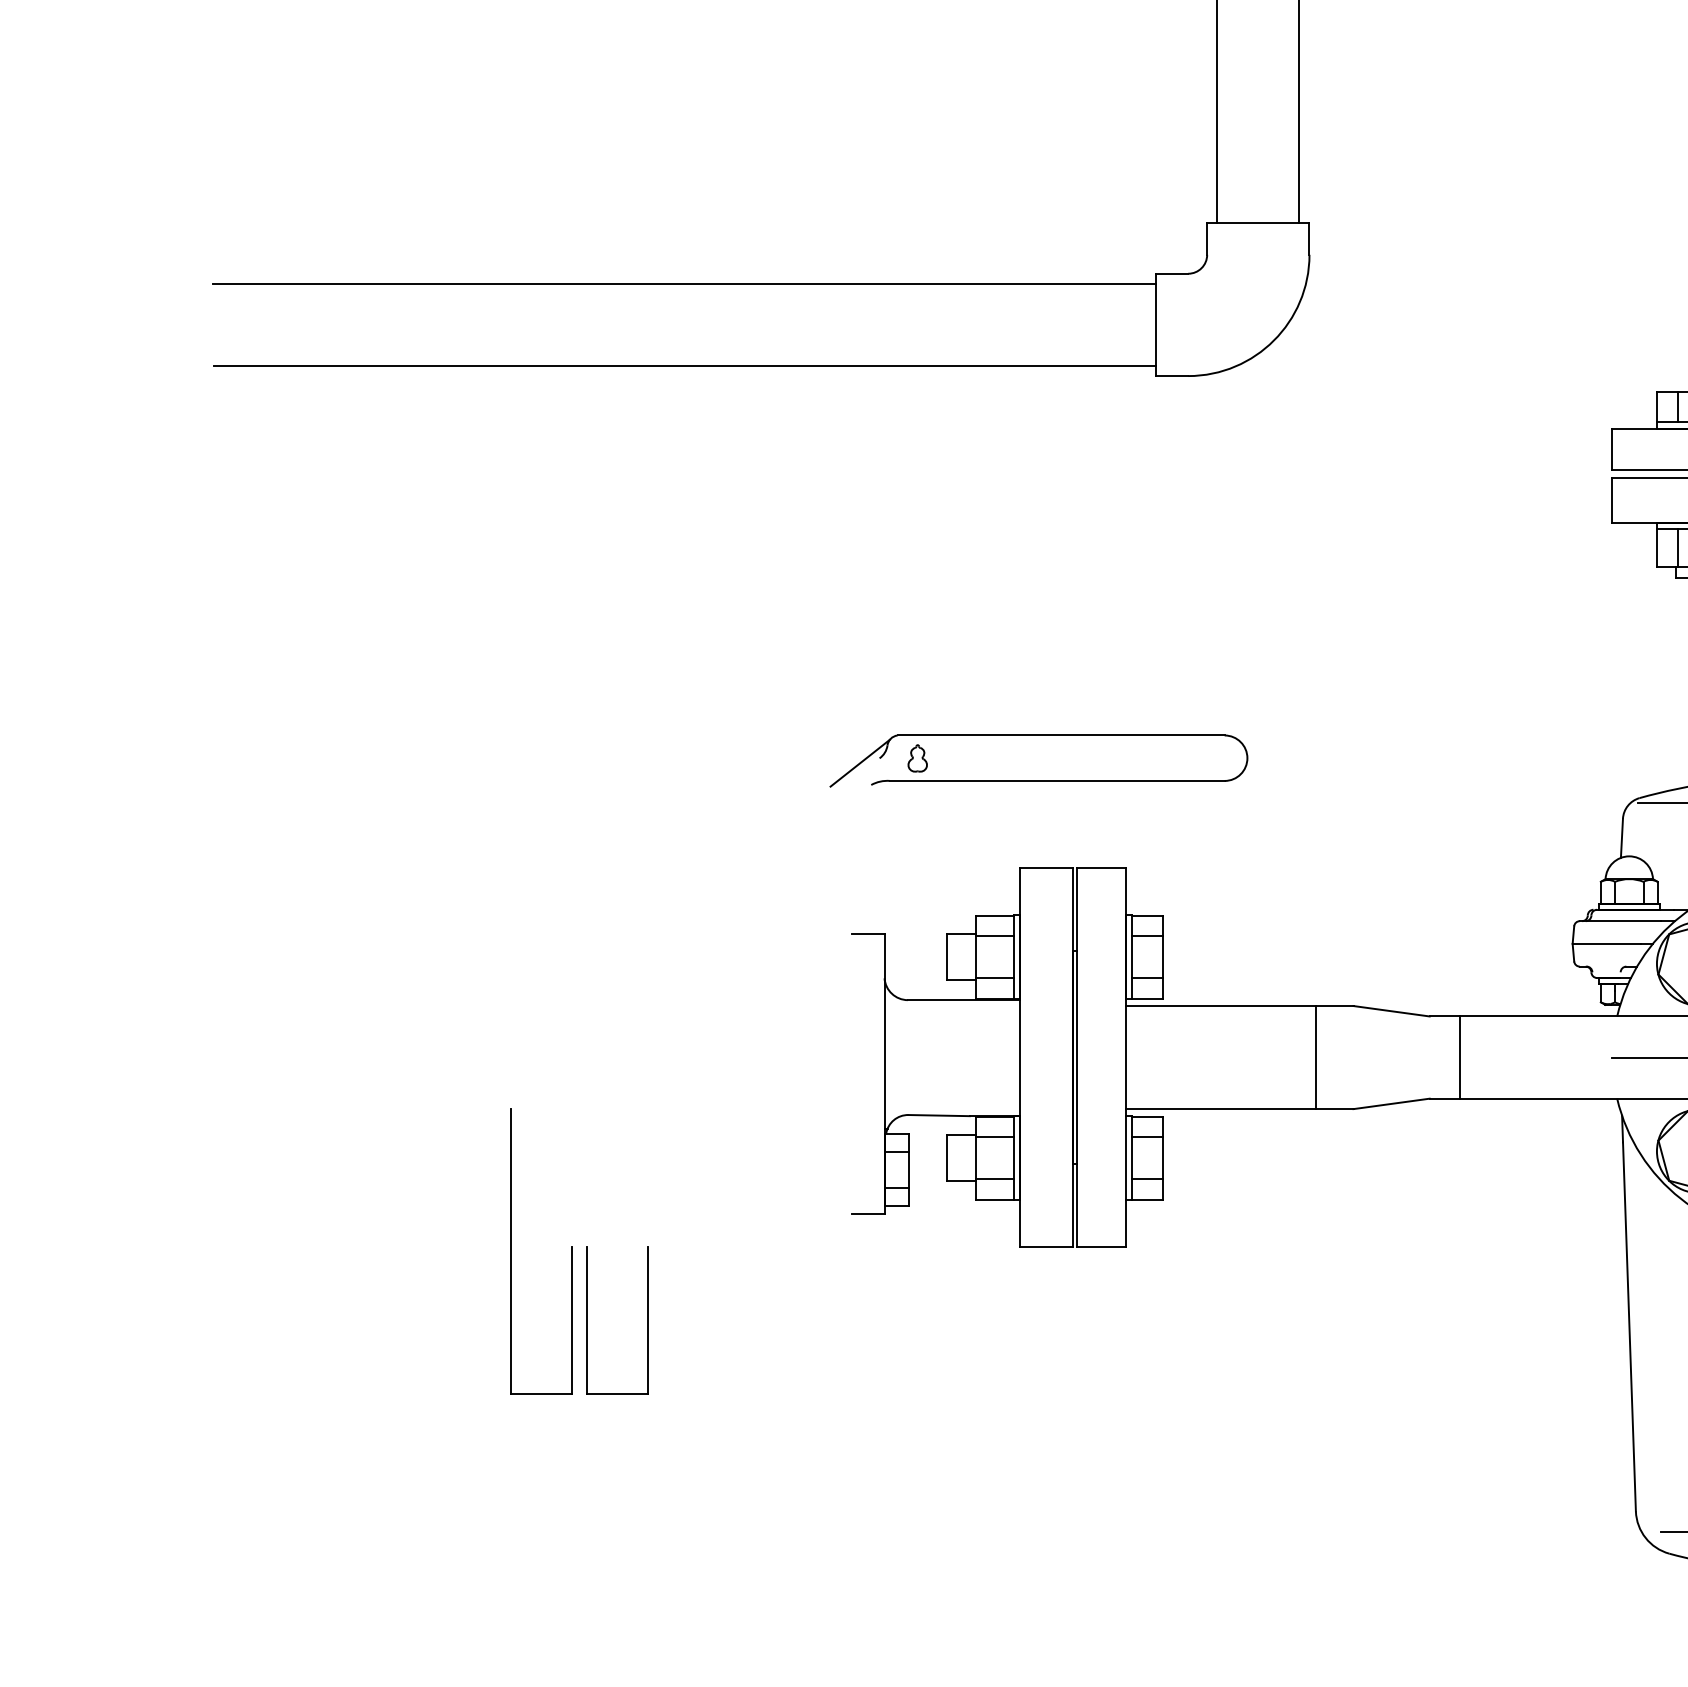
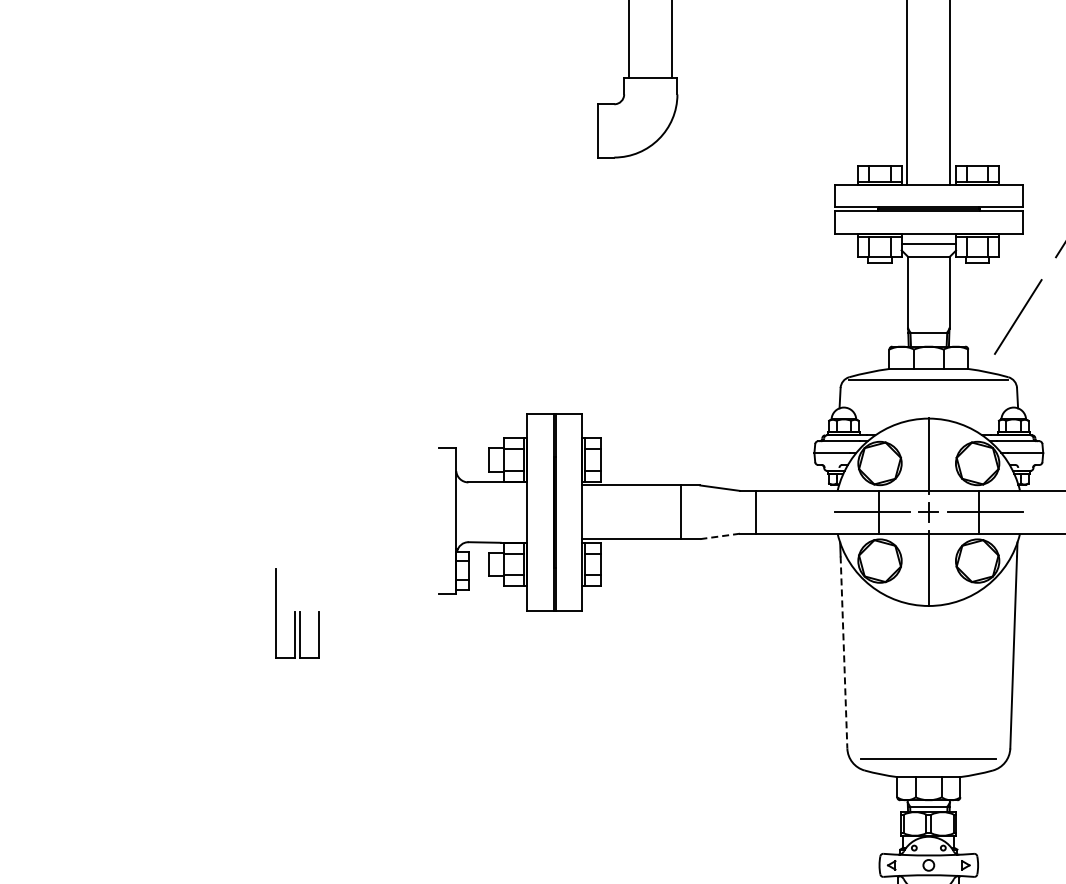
line: (683, 283) -> (351, 109), removed
line: (685, 366) -> (352, 152), removed
part: (1038, 779) -> (536, 367), removed
line: (1392, 1104) -> (720, 536), solid -> dashed
part: (579, 1250) -> (297, 612), size x0.6
line: (1630, 1326) -> (844, 652), solid -> dashed

